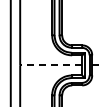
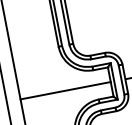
line: (50, 65) -> (64, 91), dashed -> solid

